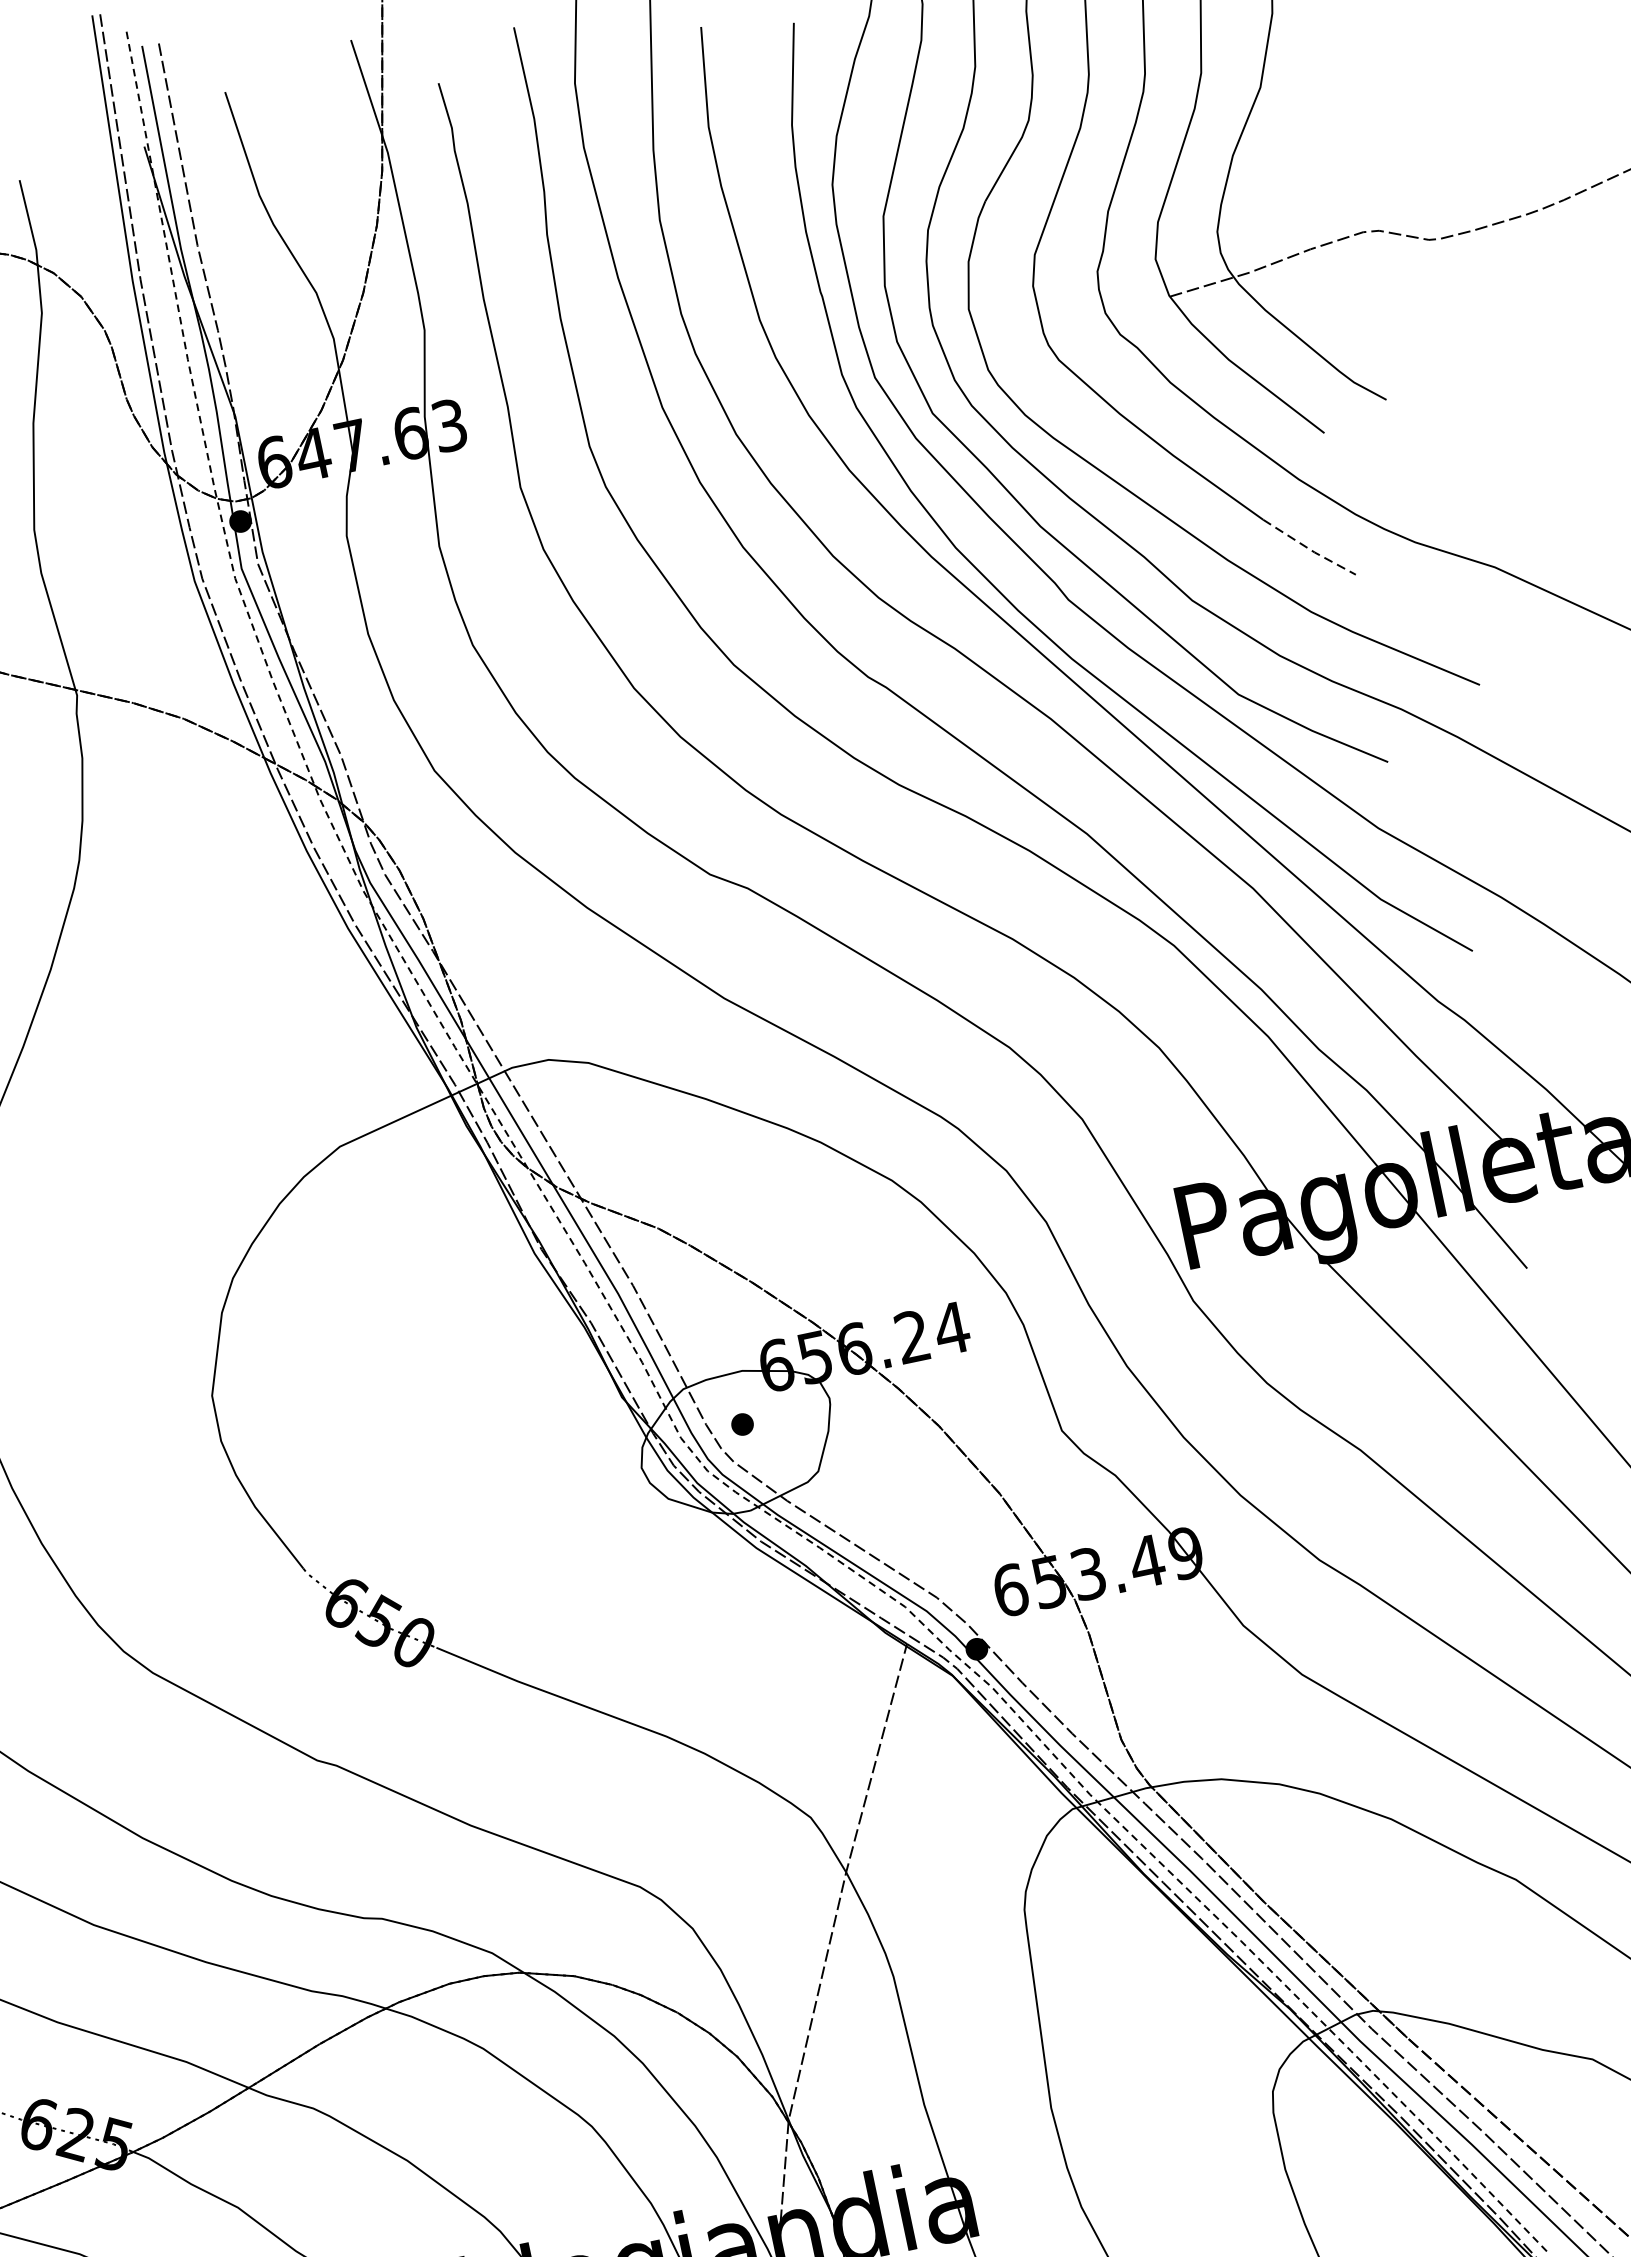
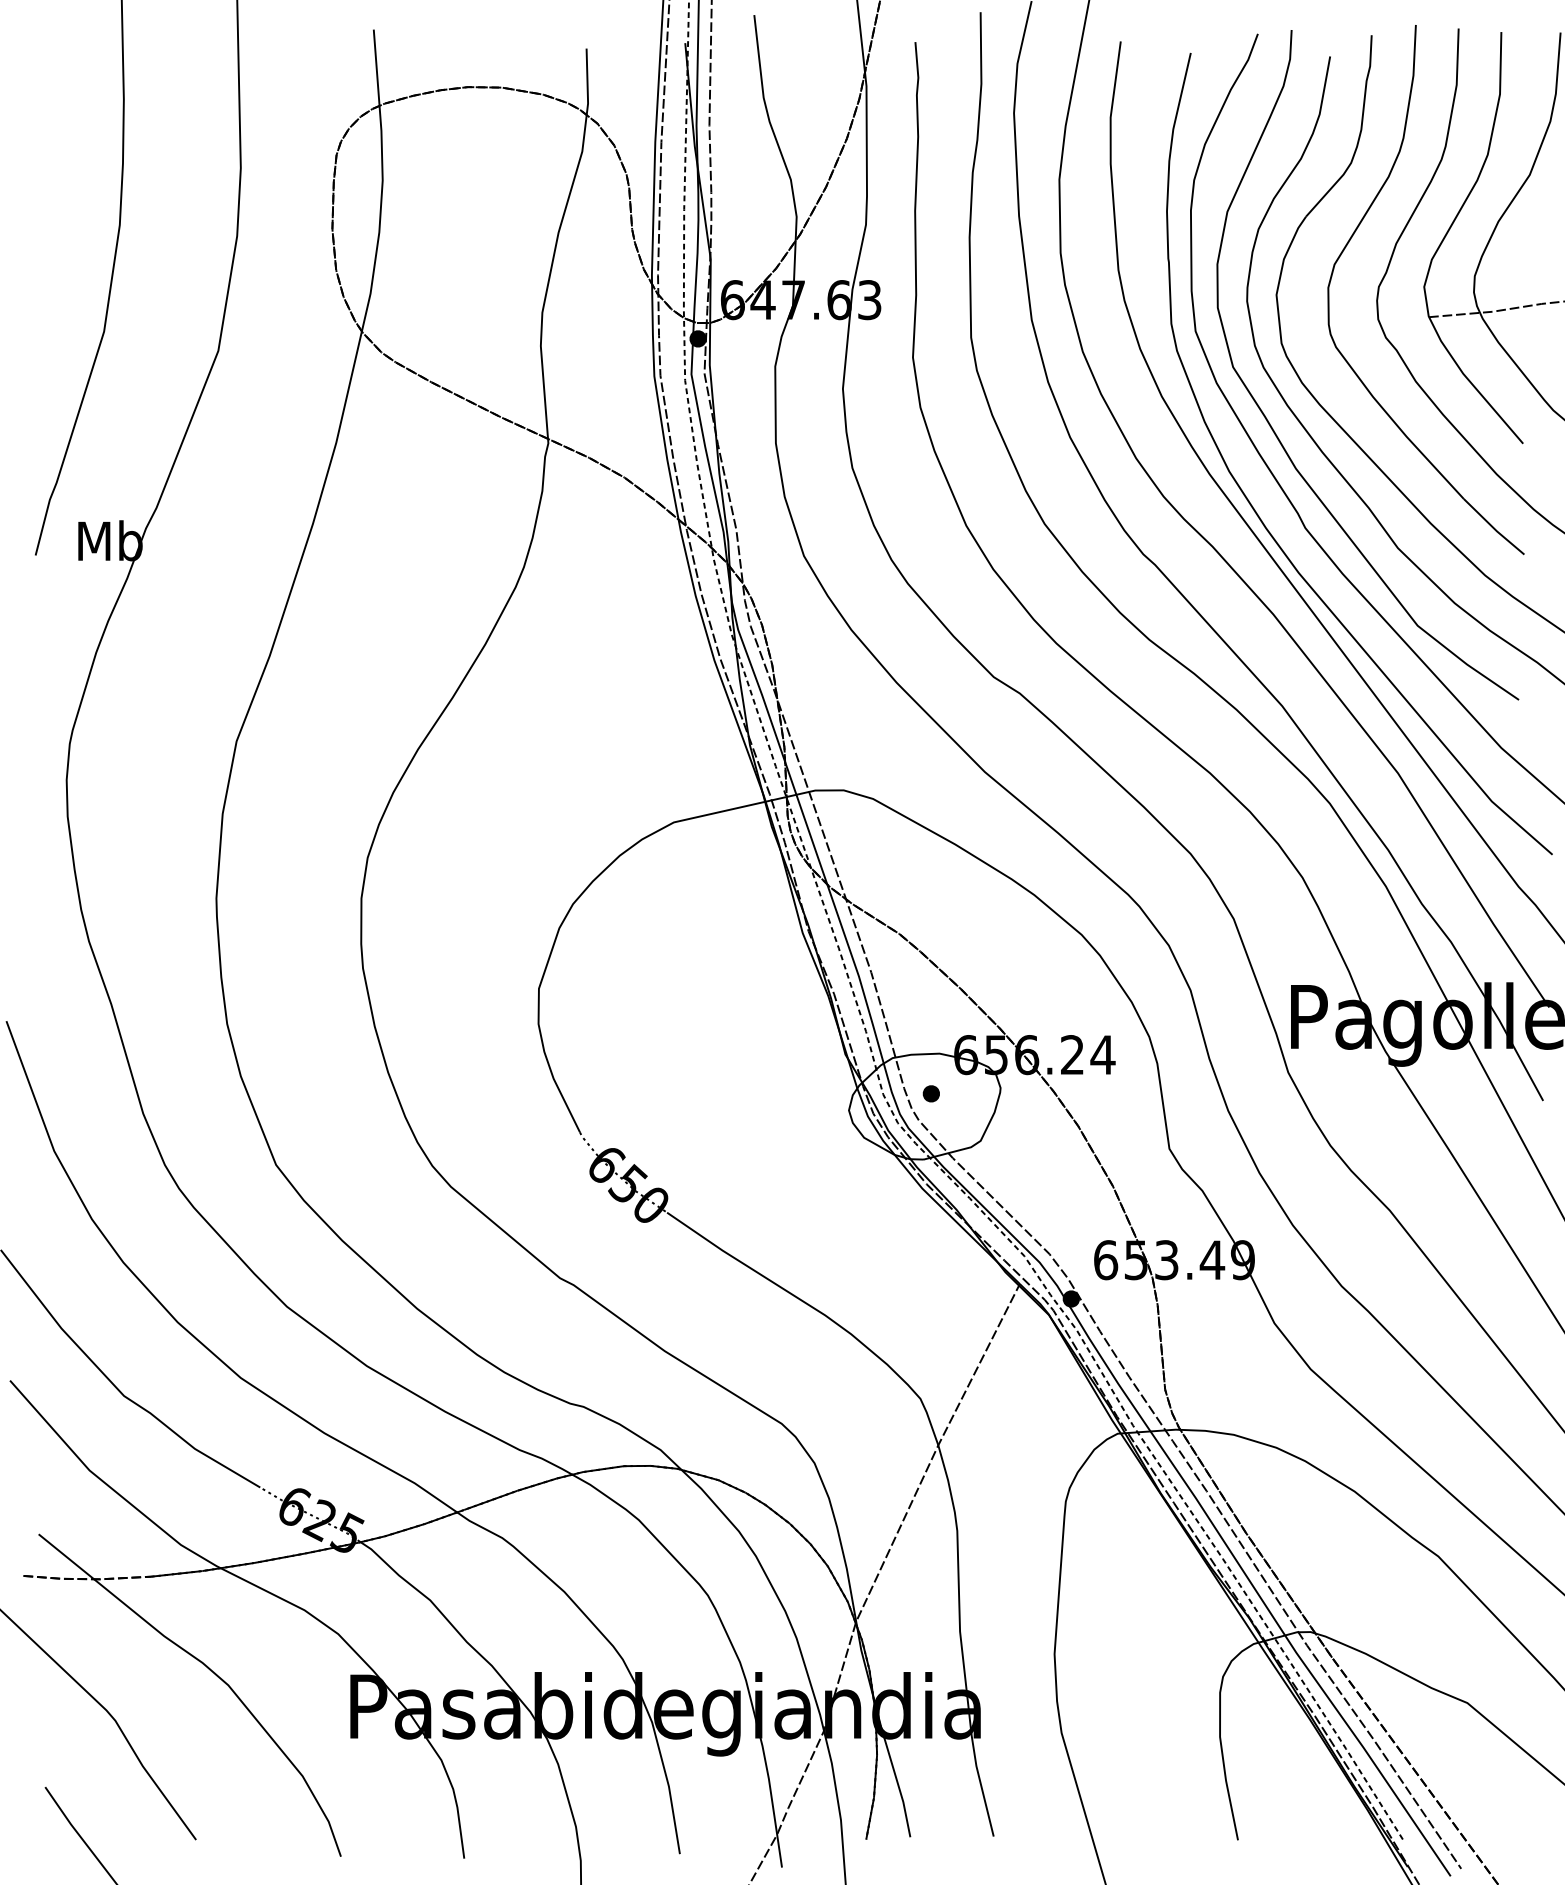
line: (1309, 548) -> (1493, 527), dashed -> solid

